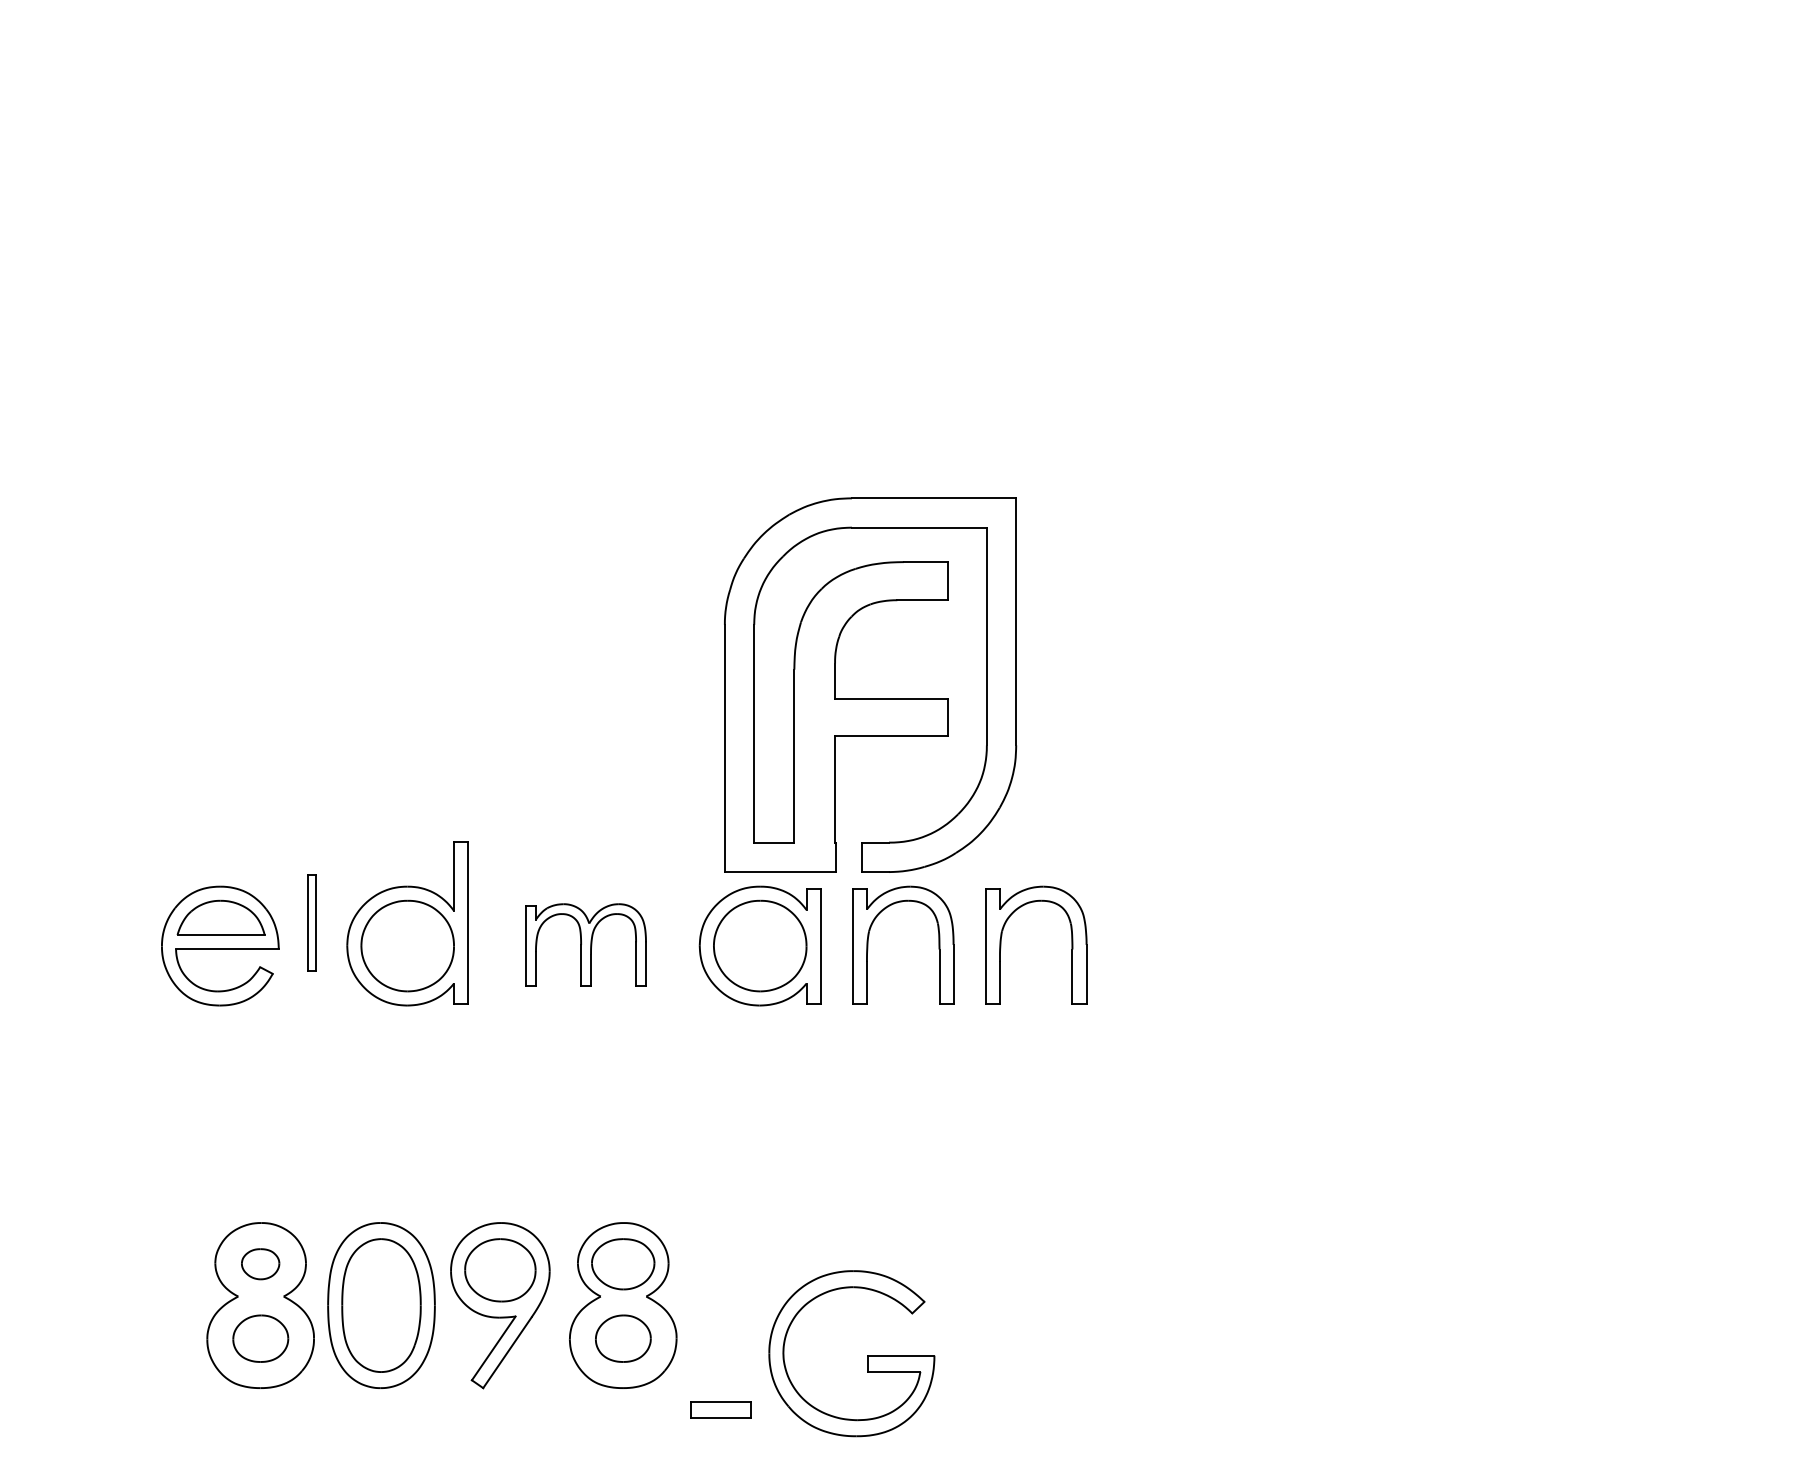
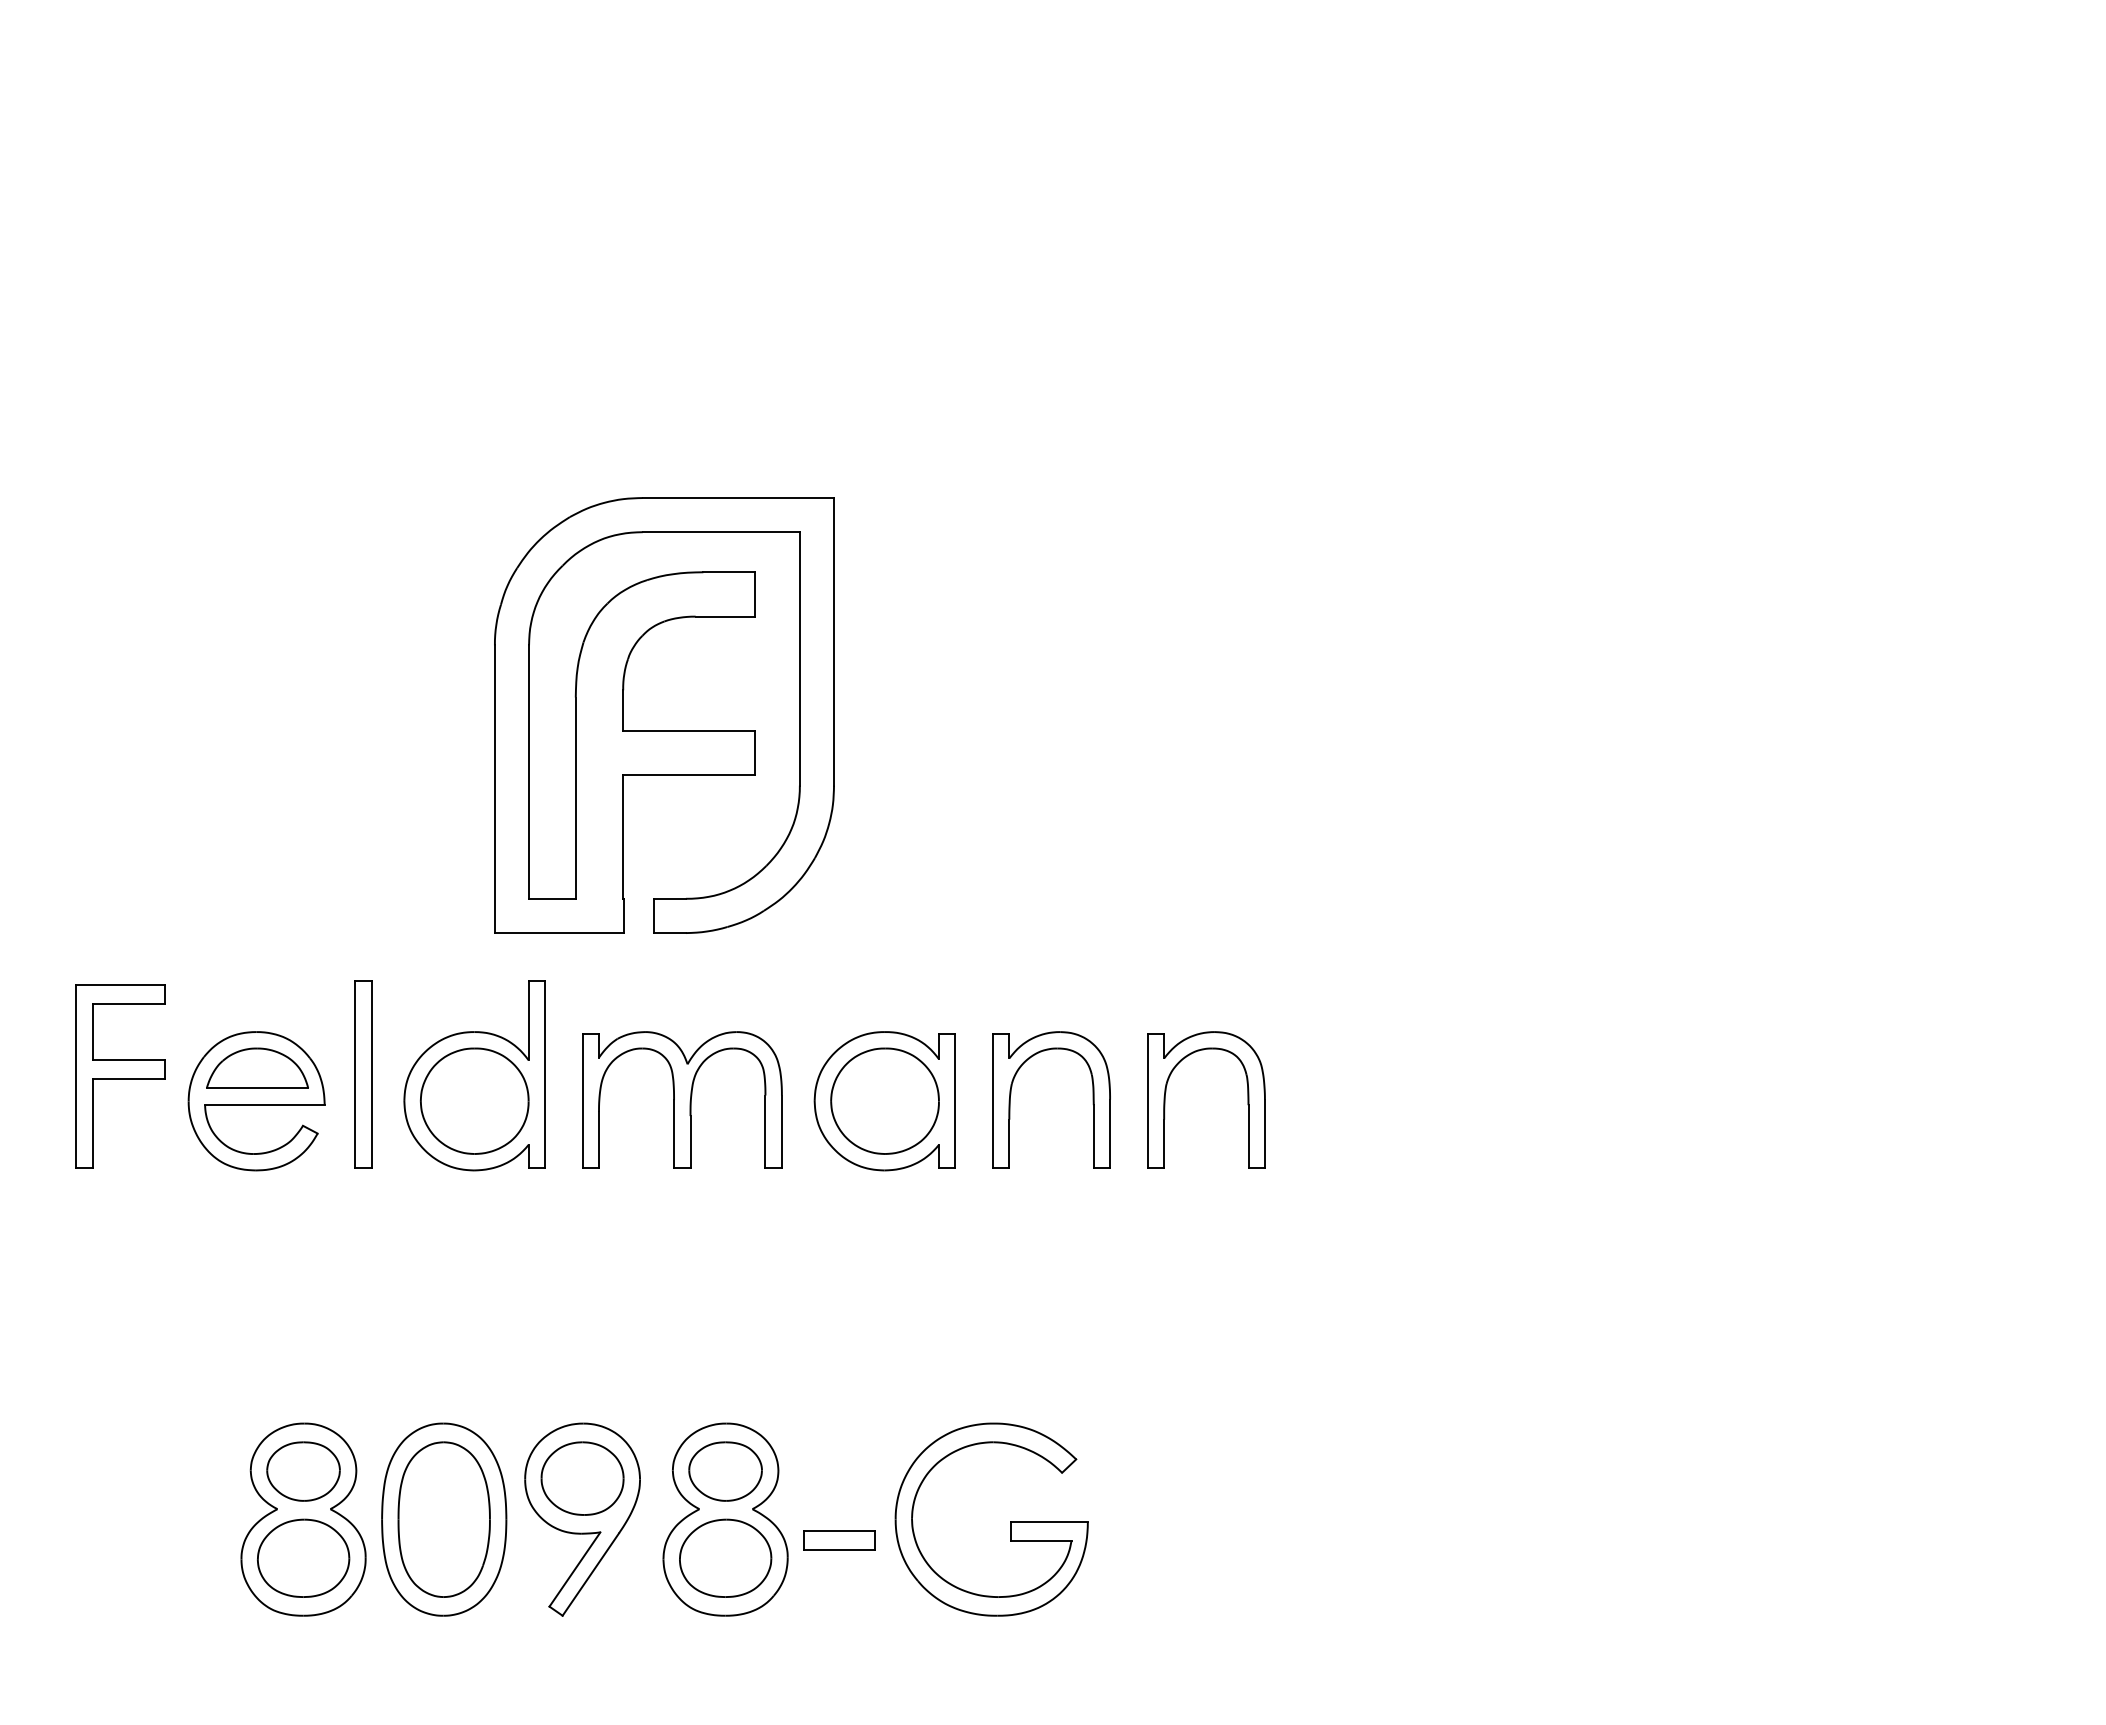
part: (870, 698) -> (664, 730), moved
part: (312, 923) -> (363, 1074), size x1.67
part: (103, 924) -> (120, 1076), added
part: (586, 944) -> (682, 1099), size x1.43
part: (260, 1264) -> (303, 1471), size x1.67
part: (260, 1338) -> (303, 1557), size x1.43
part: (623, 1338) -> (725, 1557), size x1.43
part: (867, 1355) -> (1010, 1521), moved
part: (721, 1410) -> (839, 1540), moved

